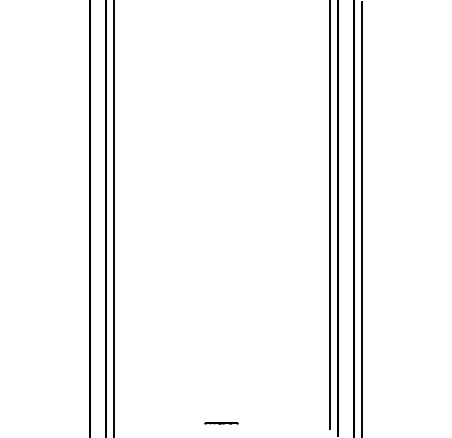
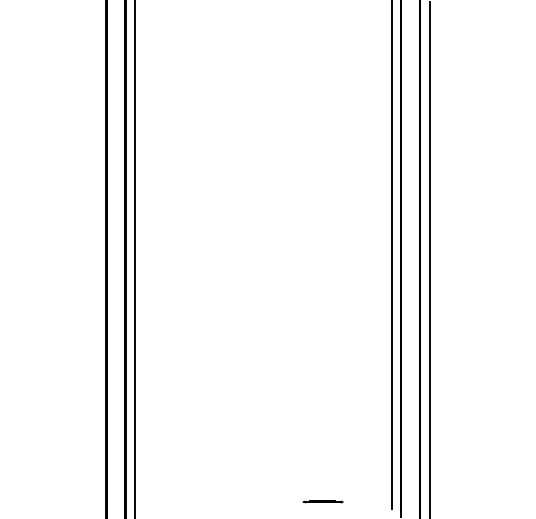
line: (221, 423) -> (323, 501), moved

